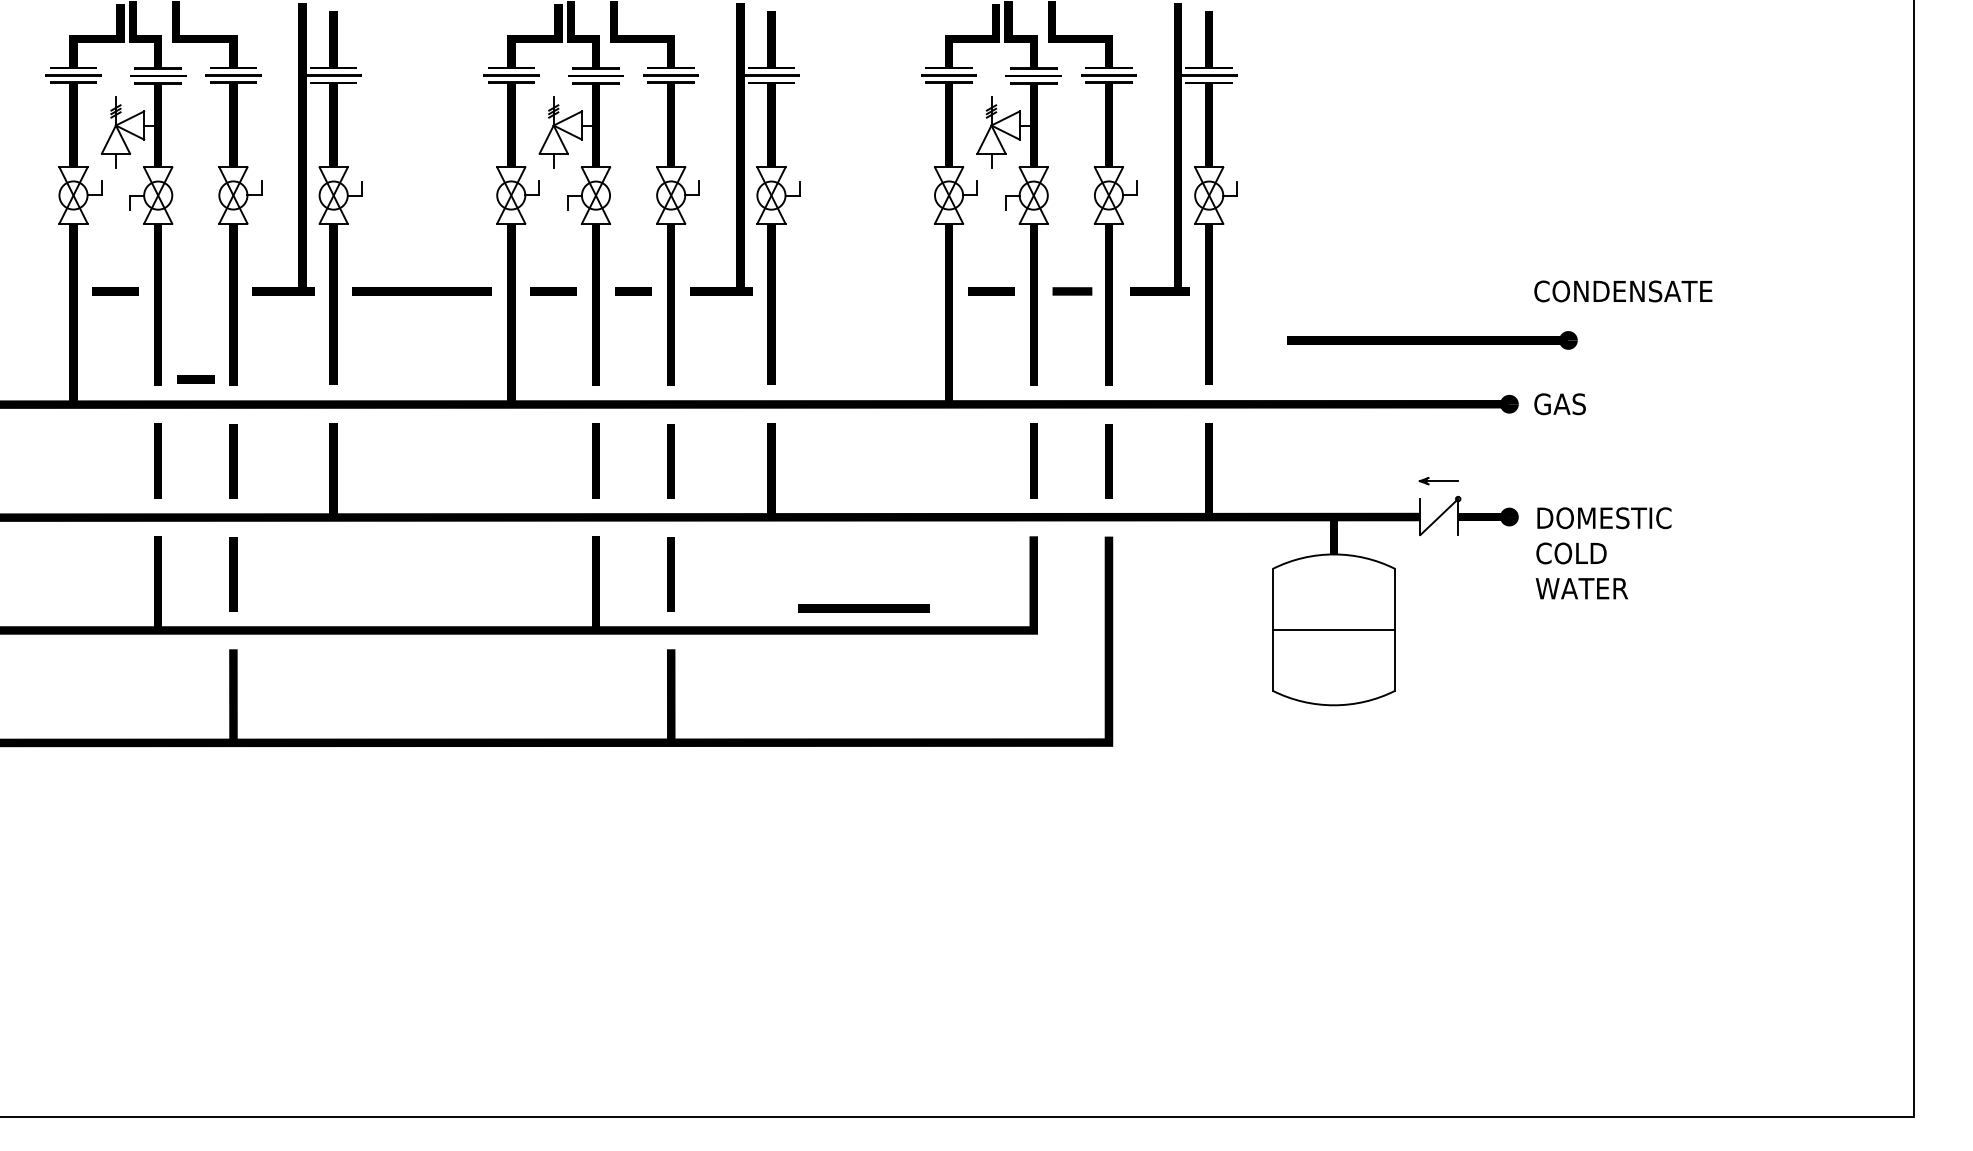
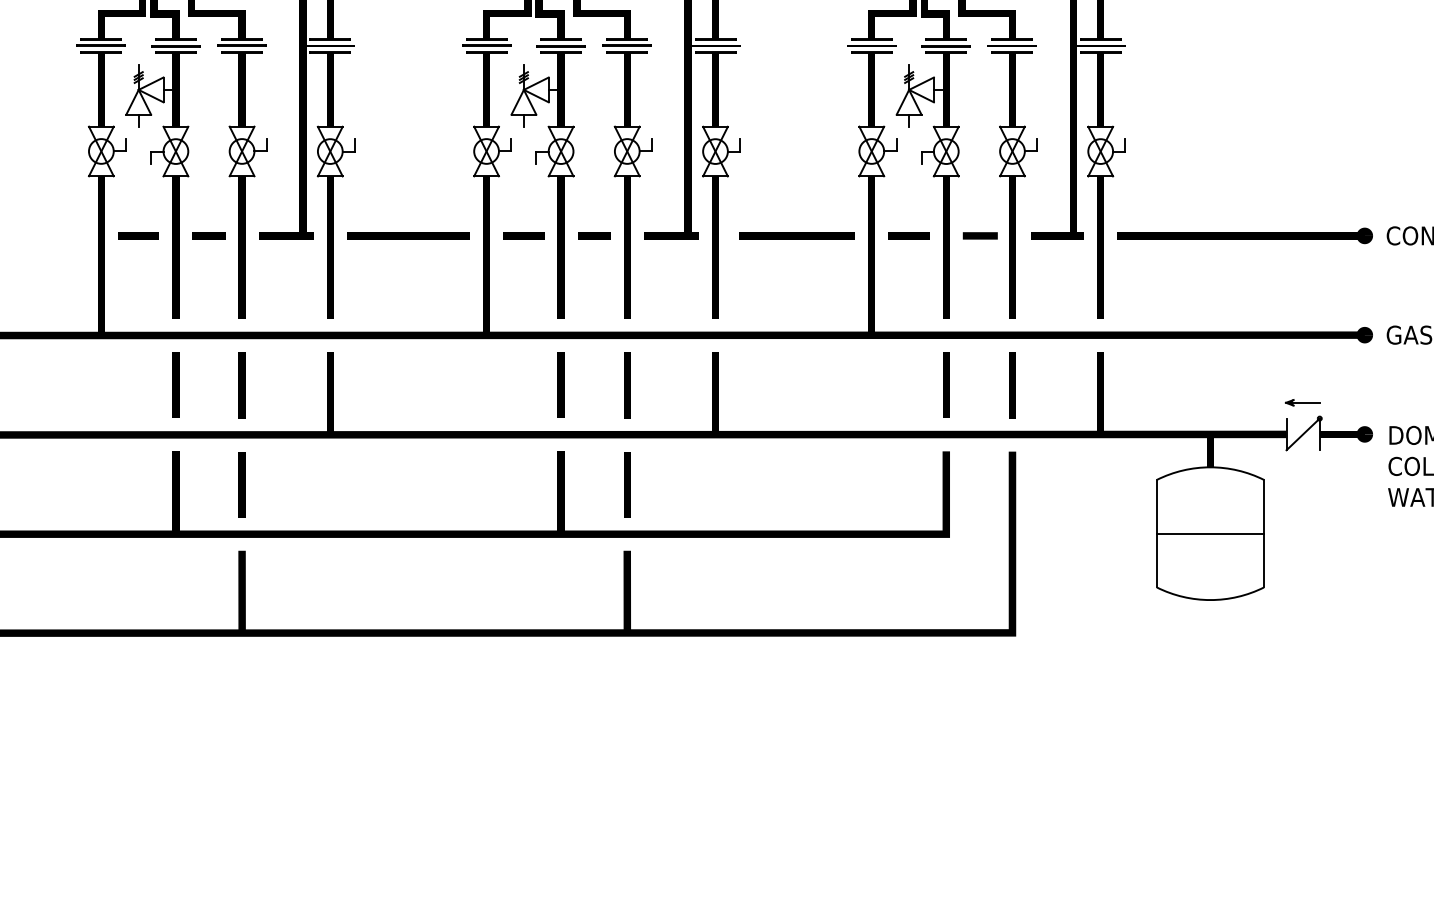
part: (1432, 340) -> (1245, 235), moved
line: (195, 379) -> (208, 235), moved
line: (863, 608) -> (796, 235), moved

